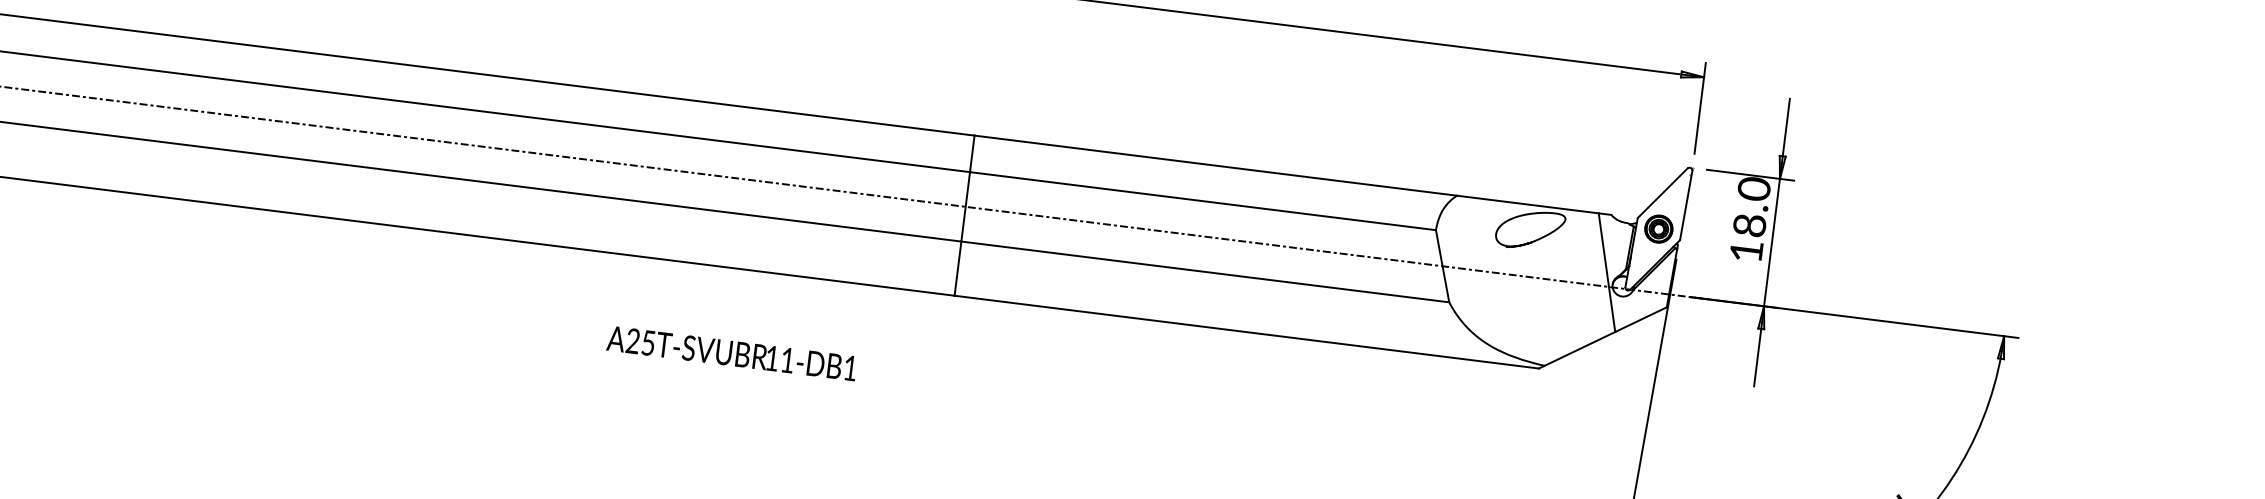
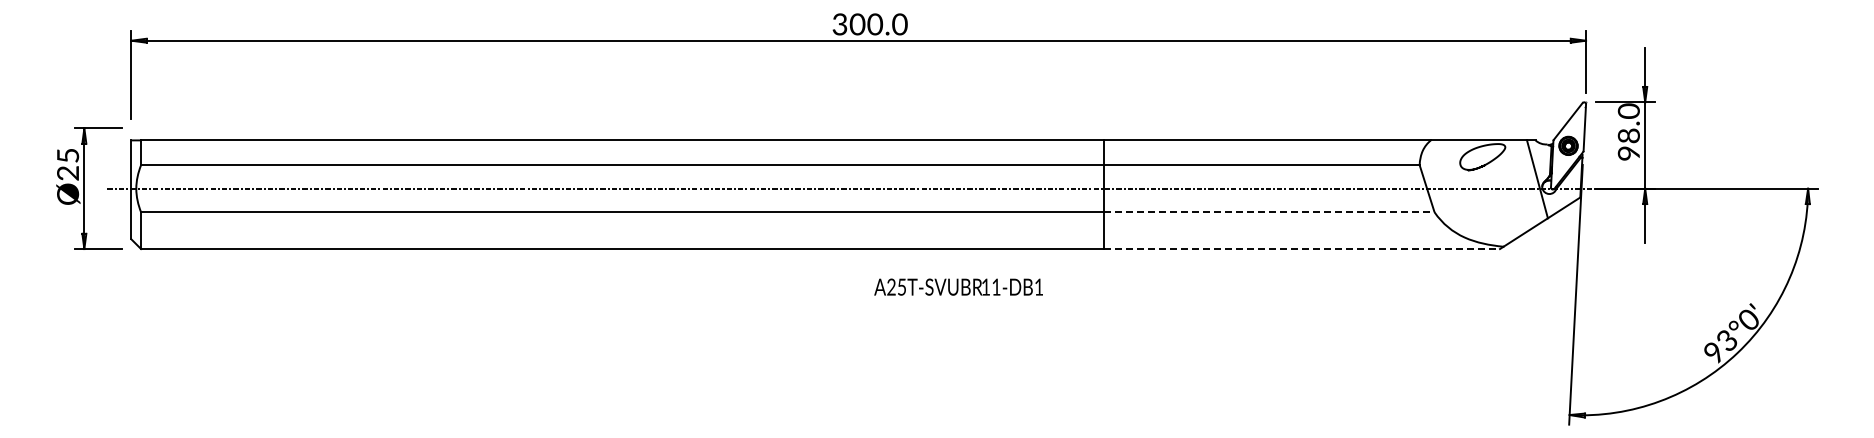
text: (1745, 251) -> (1628, 153), 18.0 -> 98.0
line: (1205, 272) -> (1269, 212), solid -> dashed
line: (1247, 332) -> (1302, 249), solid -> dashed
text: (731, 352) -> (958, 286), moved

